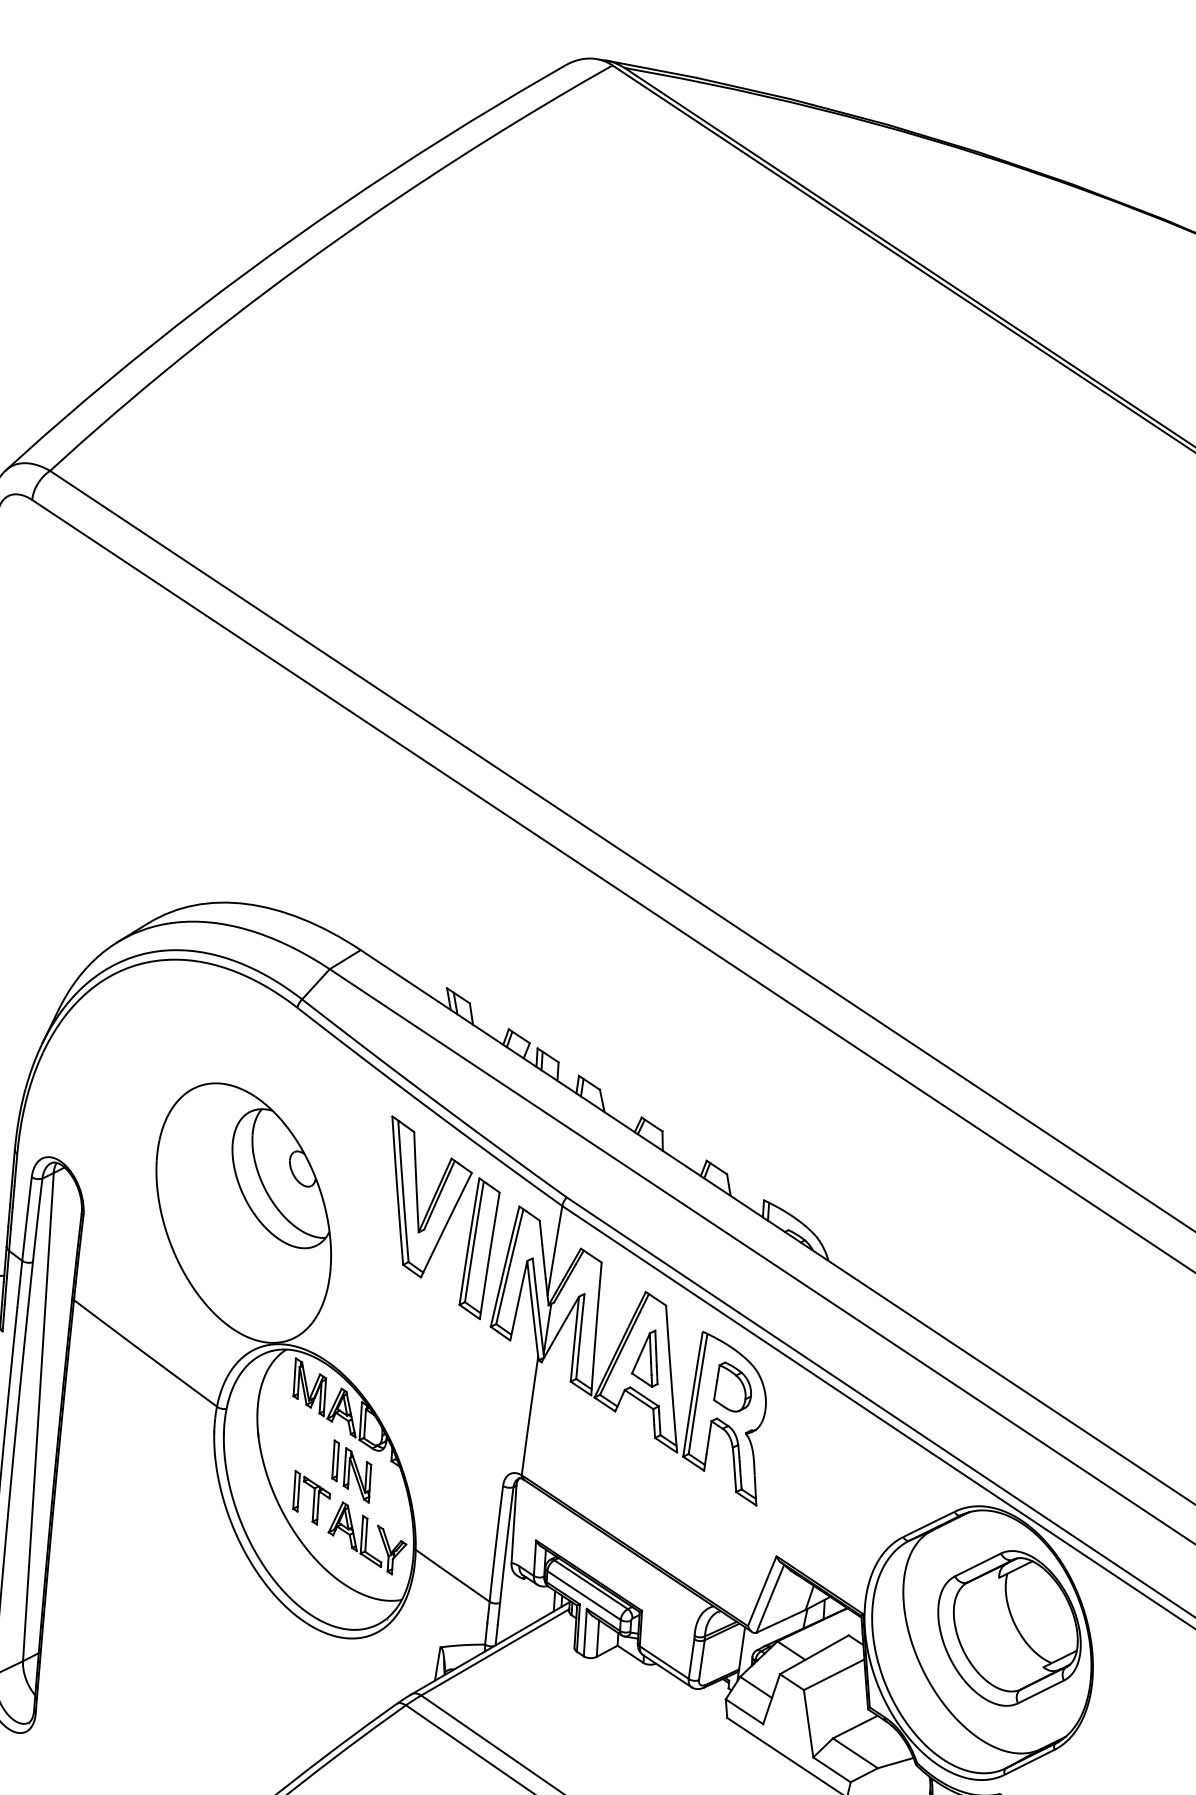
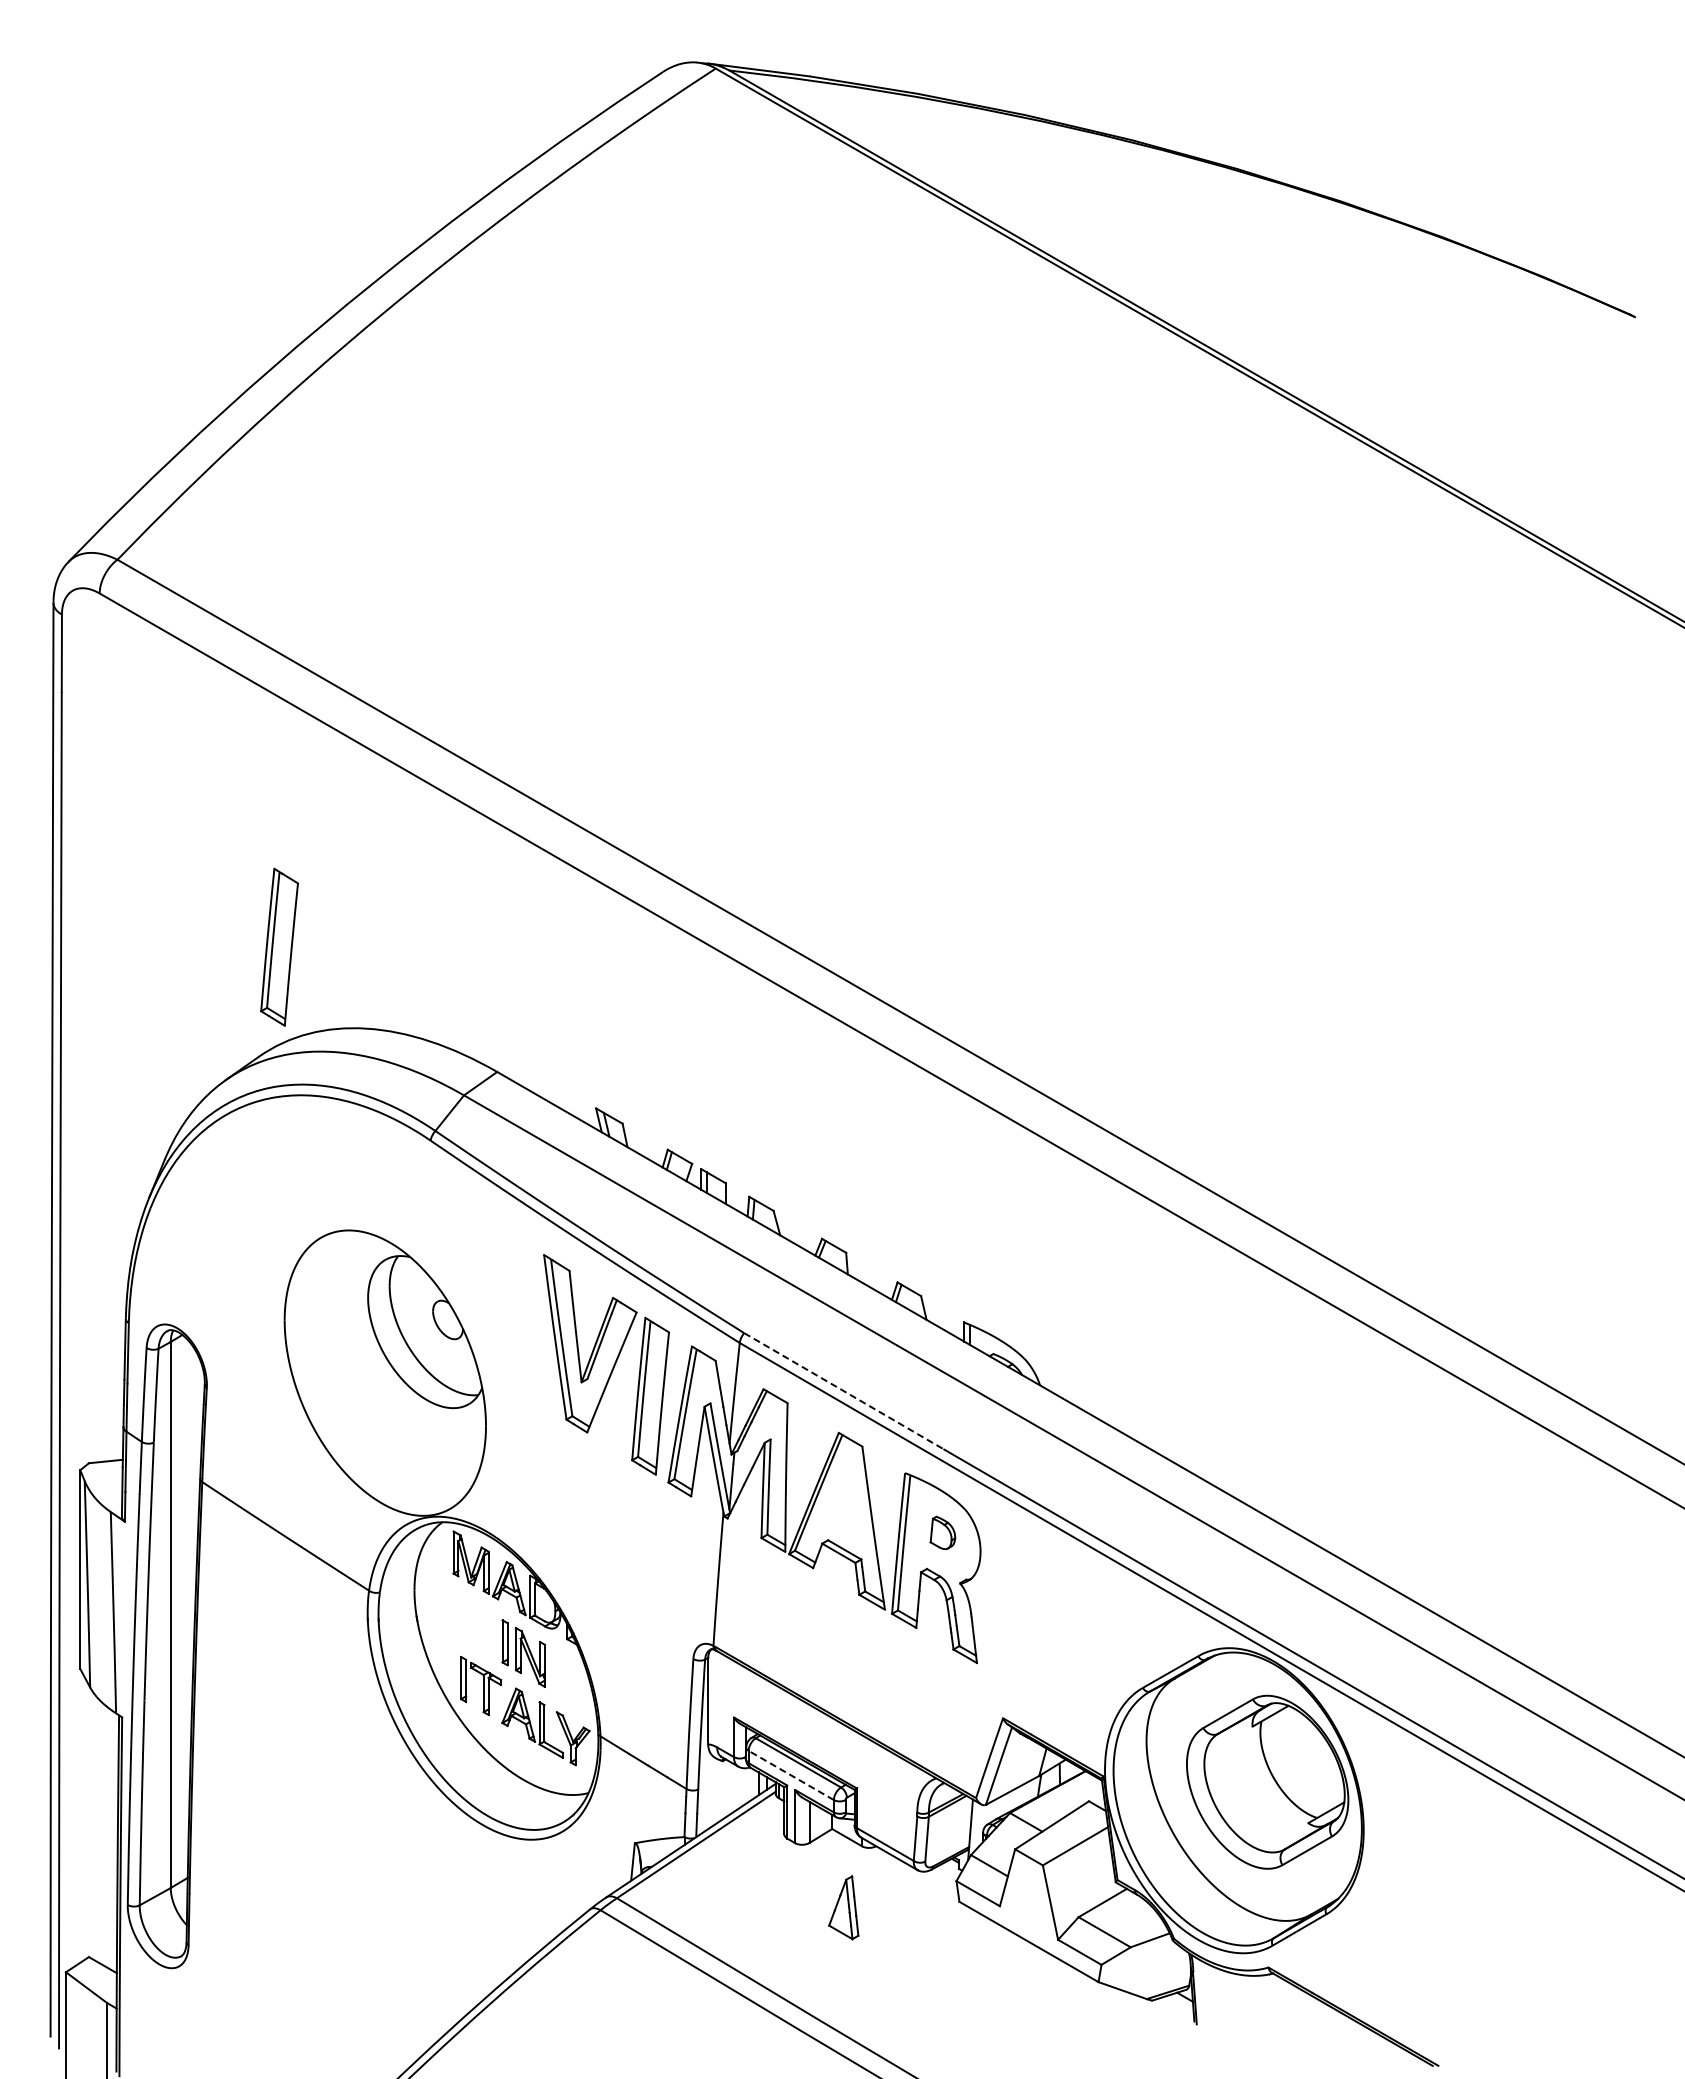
part: (173, 825) -> (279, 946), added
line: (653, 1255) -> (844, 1391), solid -> dashed
part: (645, 1358) -> (843, 1907), moved
part: (732, 1386) -> (942, 1532), size x0.6
line: (583, 1595) -> (790, 1775), solid -> dashed

